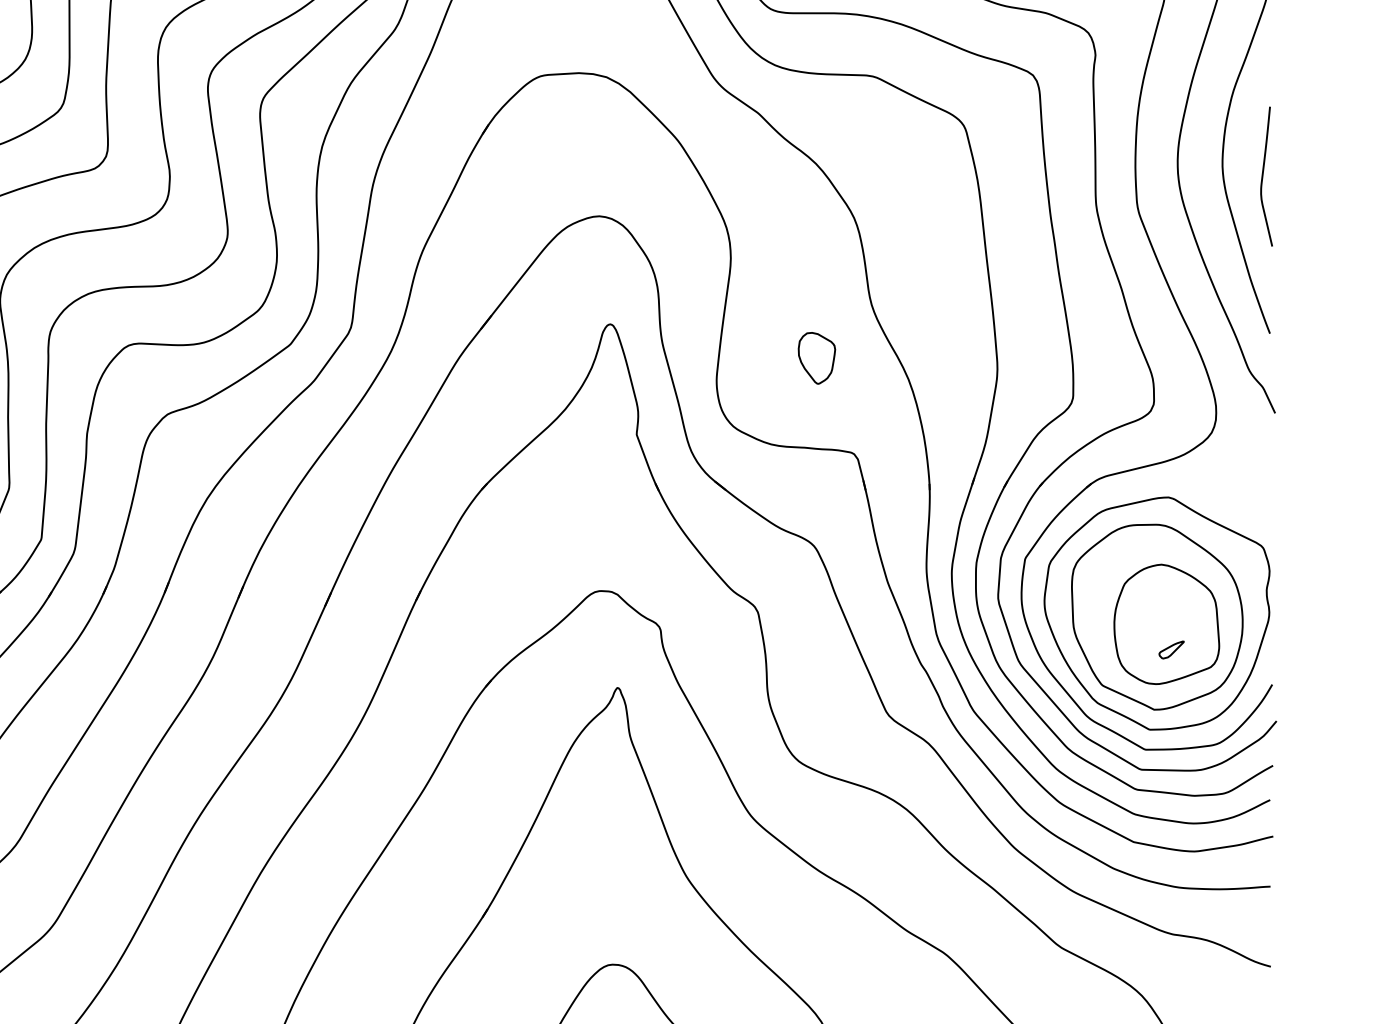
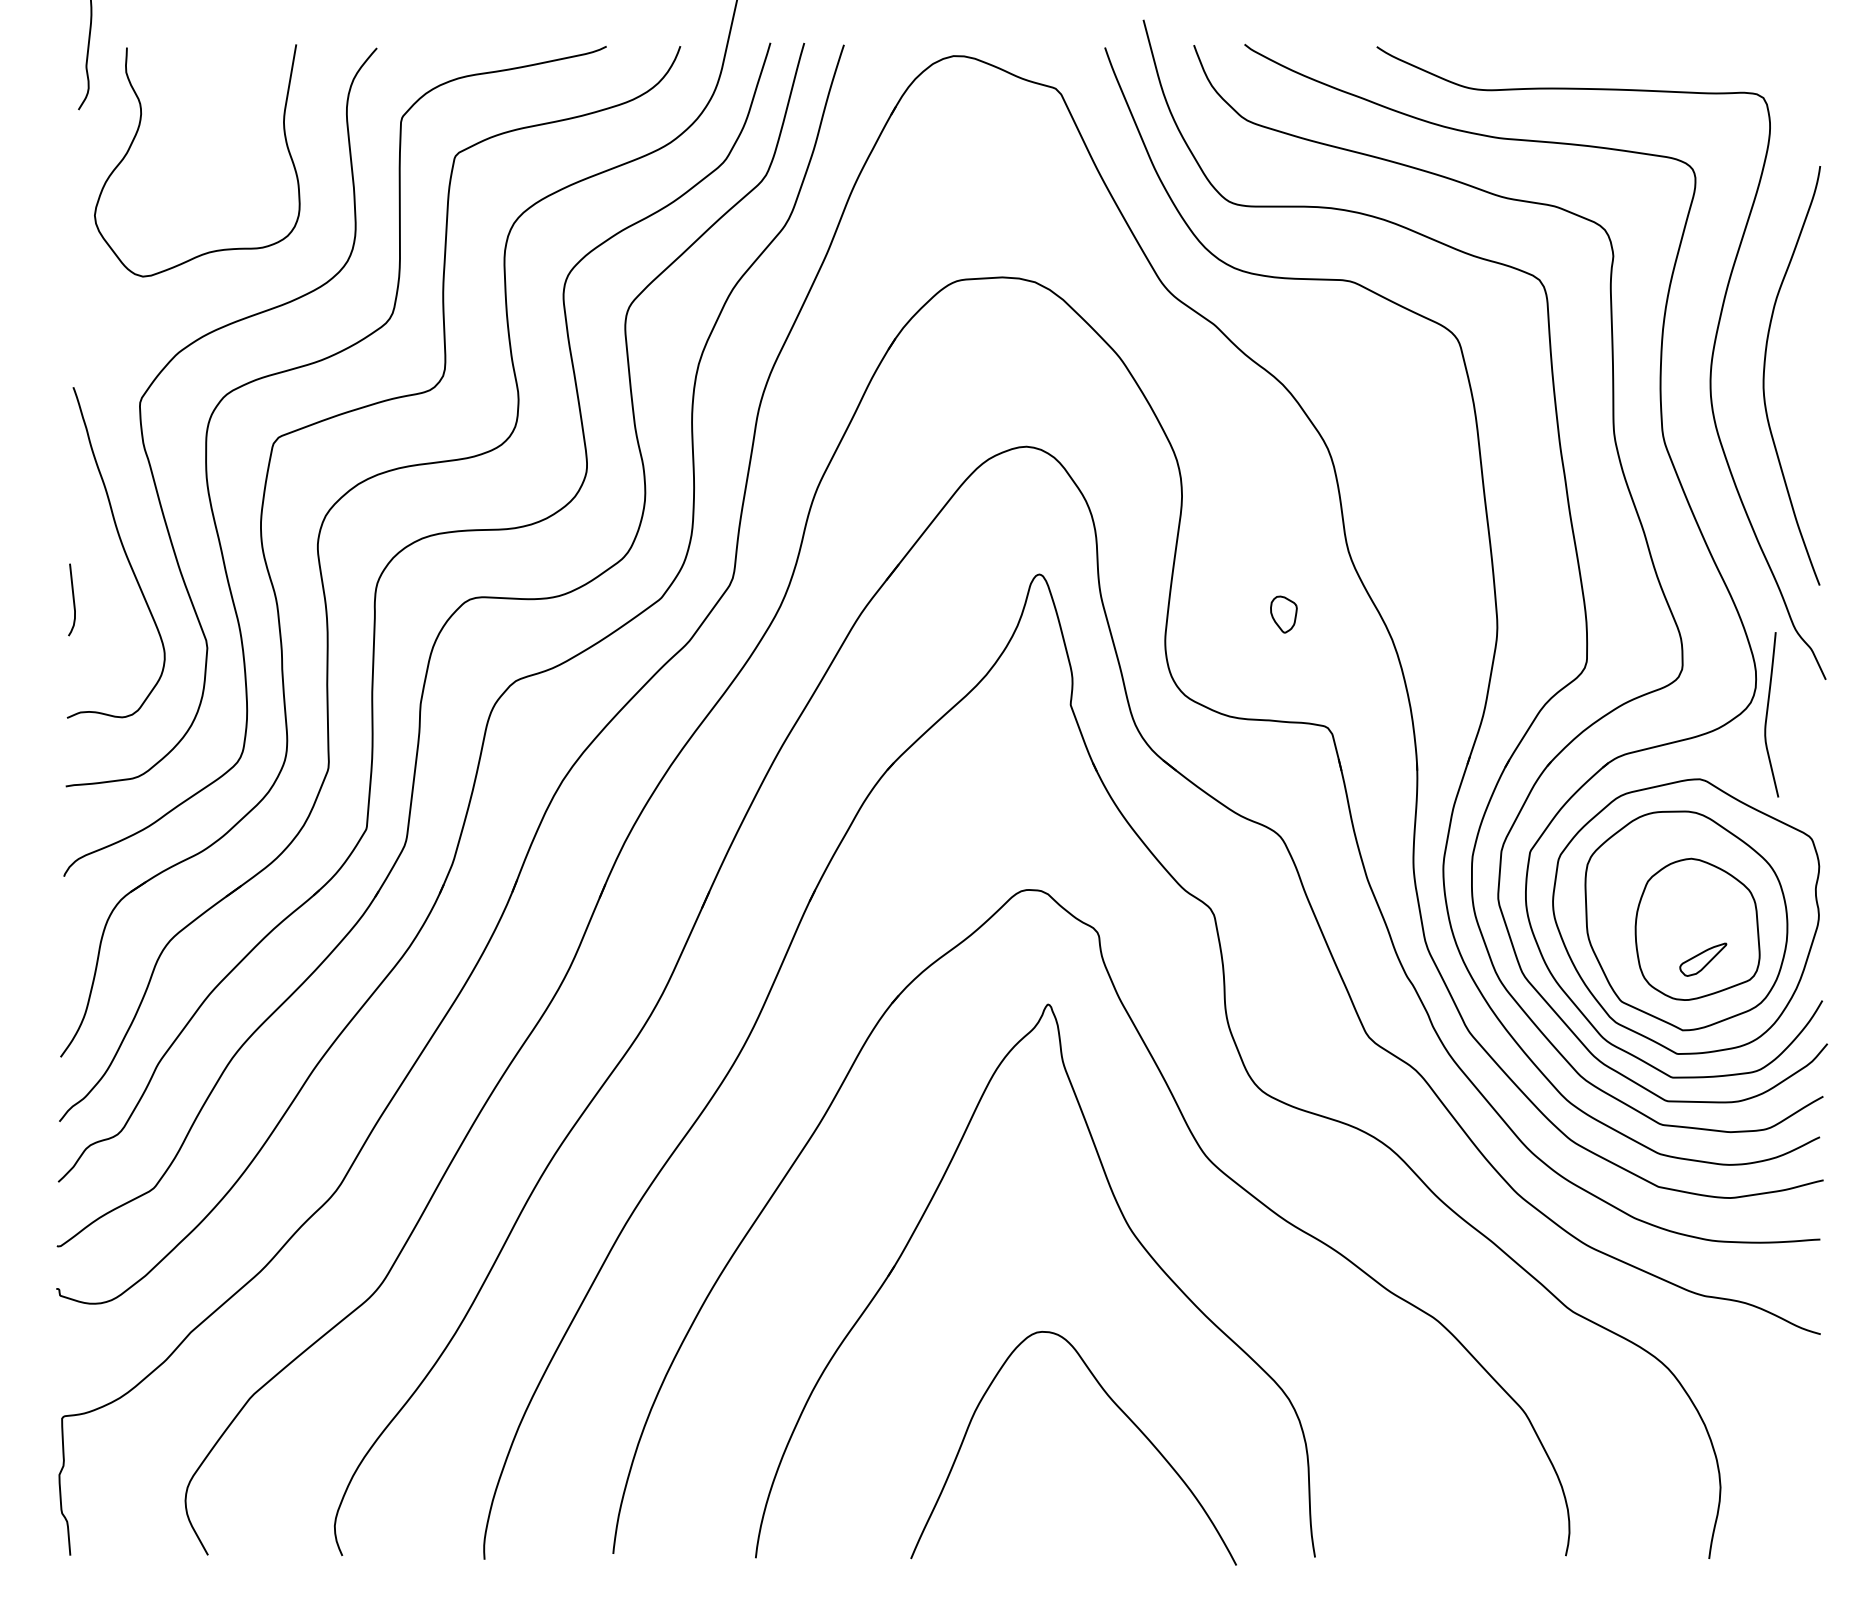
curve: (1263, 176) -> (1767, 714), moved
part: (816, 358) -> (1283, 614), size x0.6
part: (1171, 649) -> (1703, 959), size x1.6

